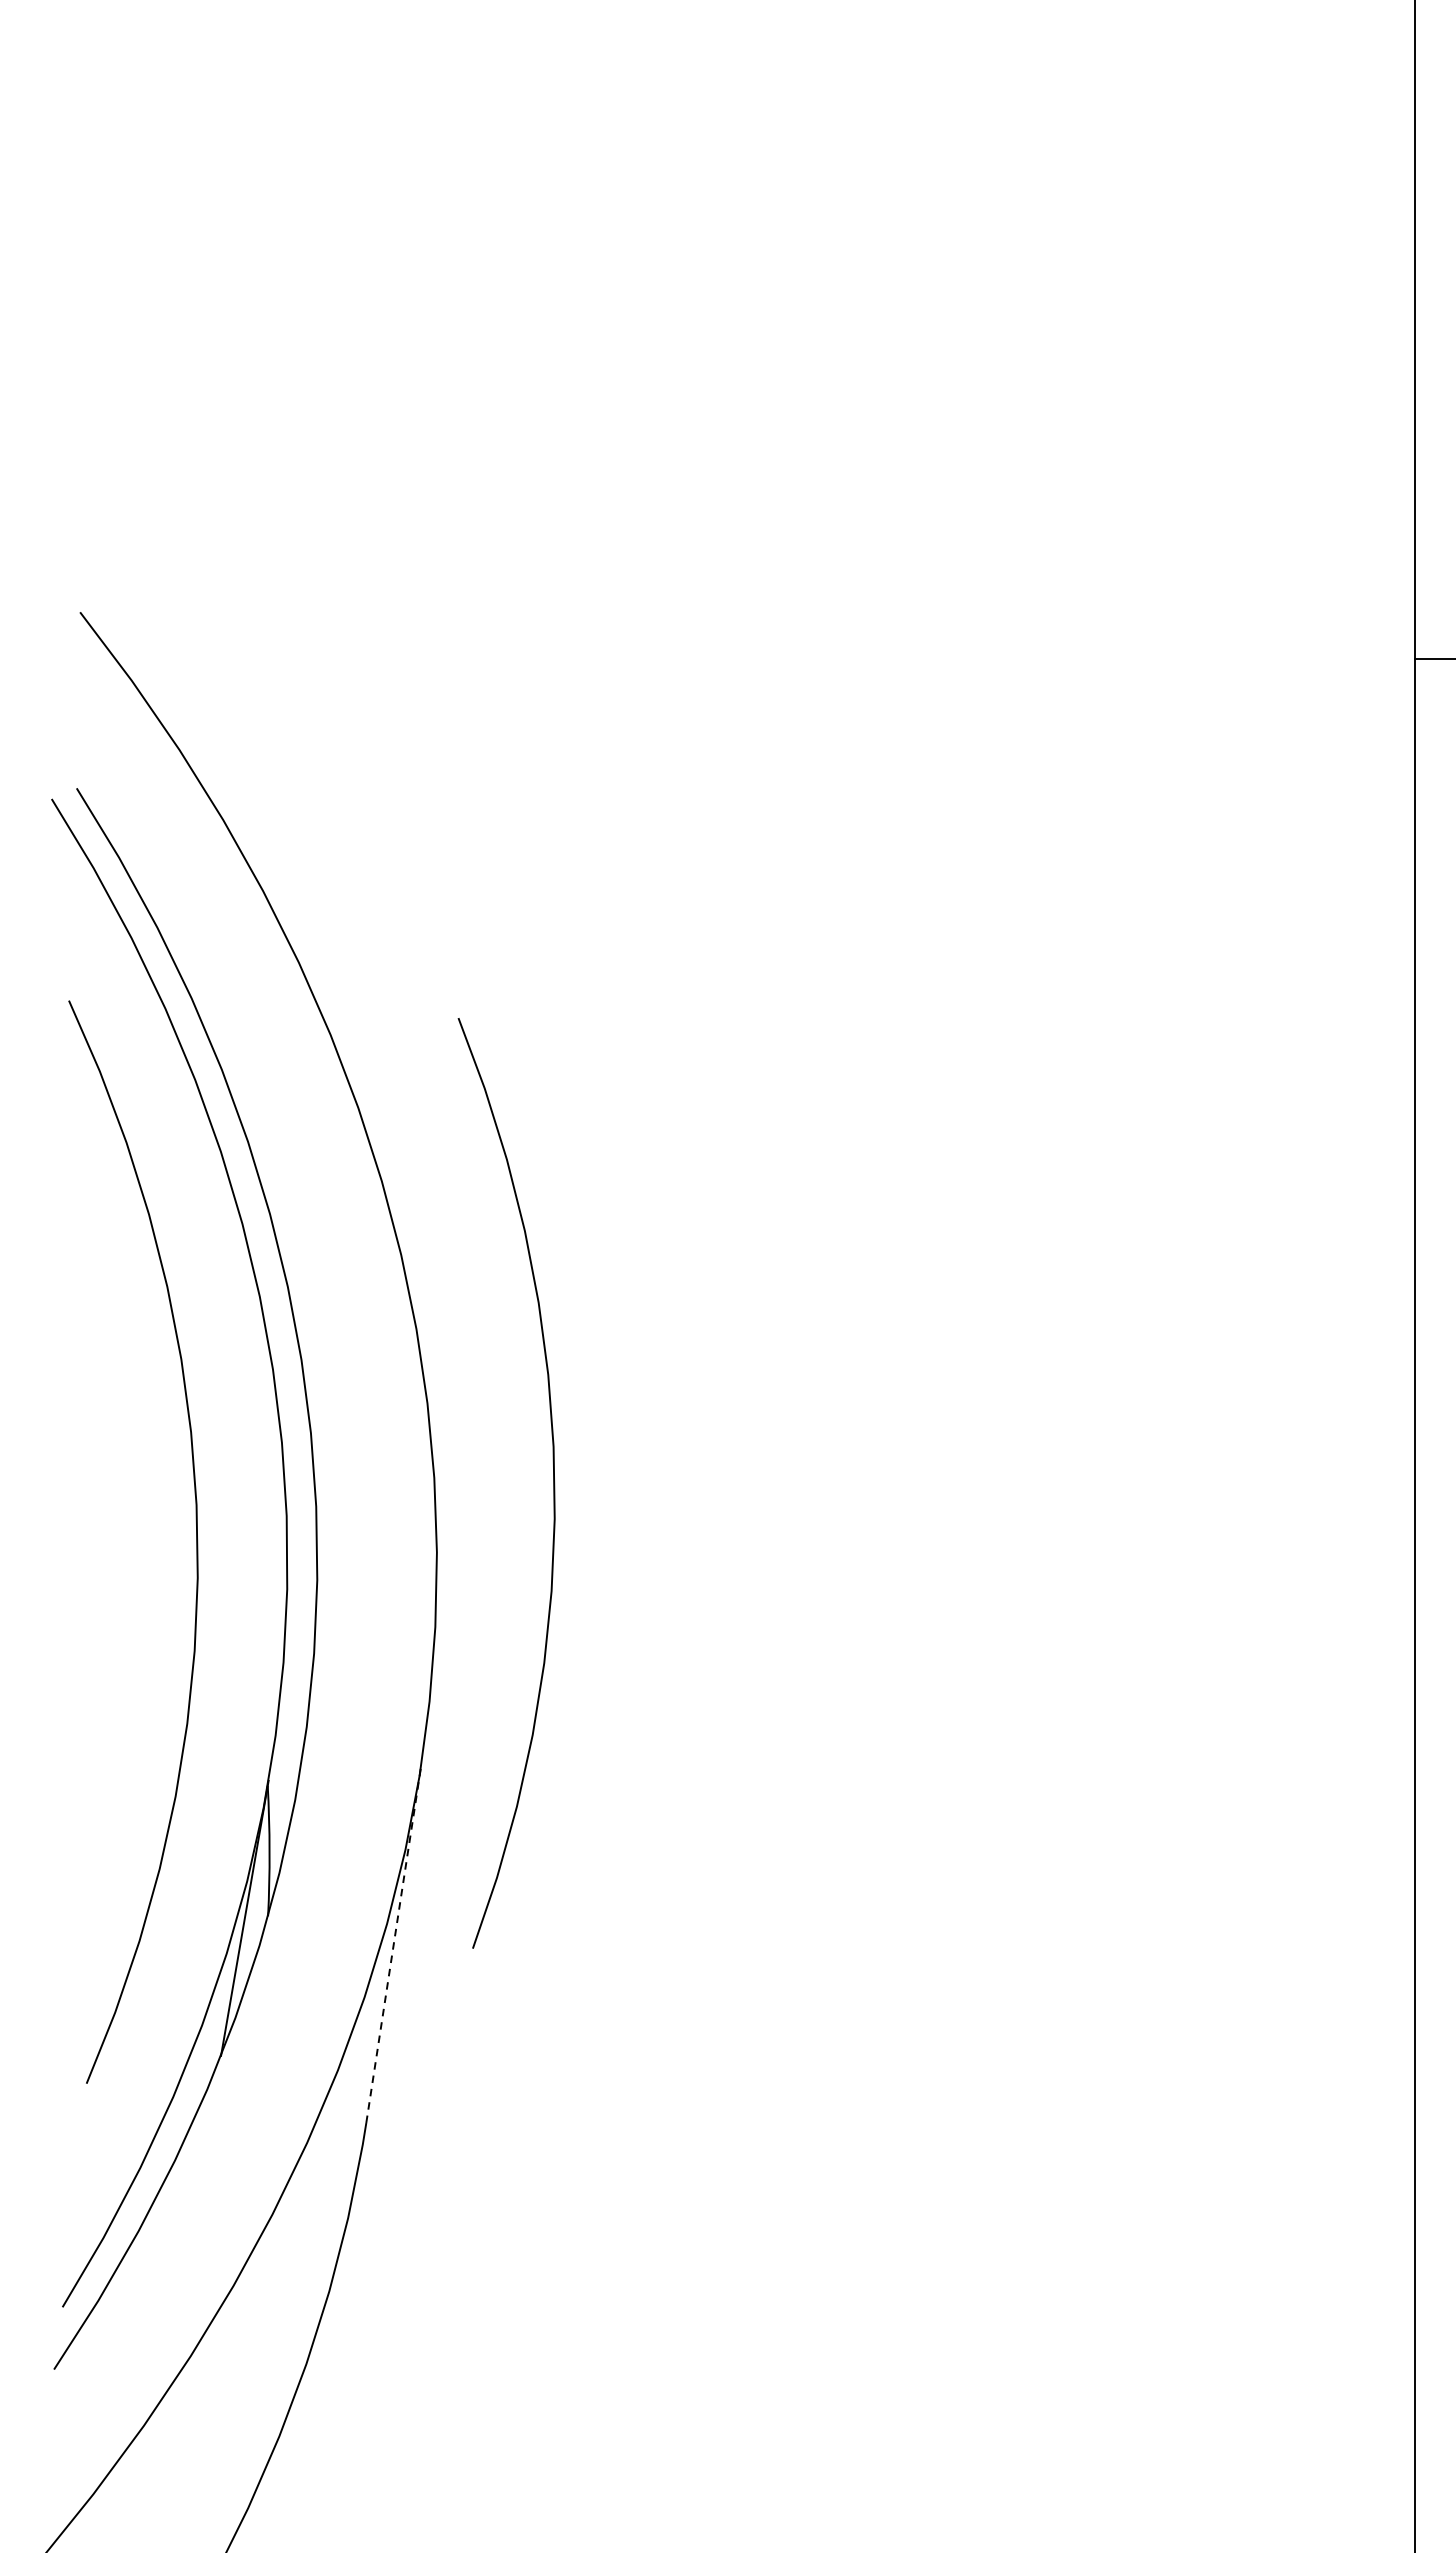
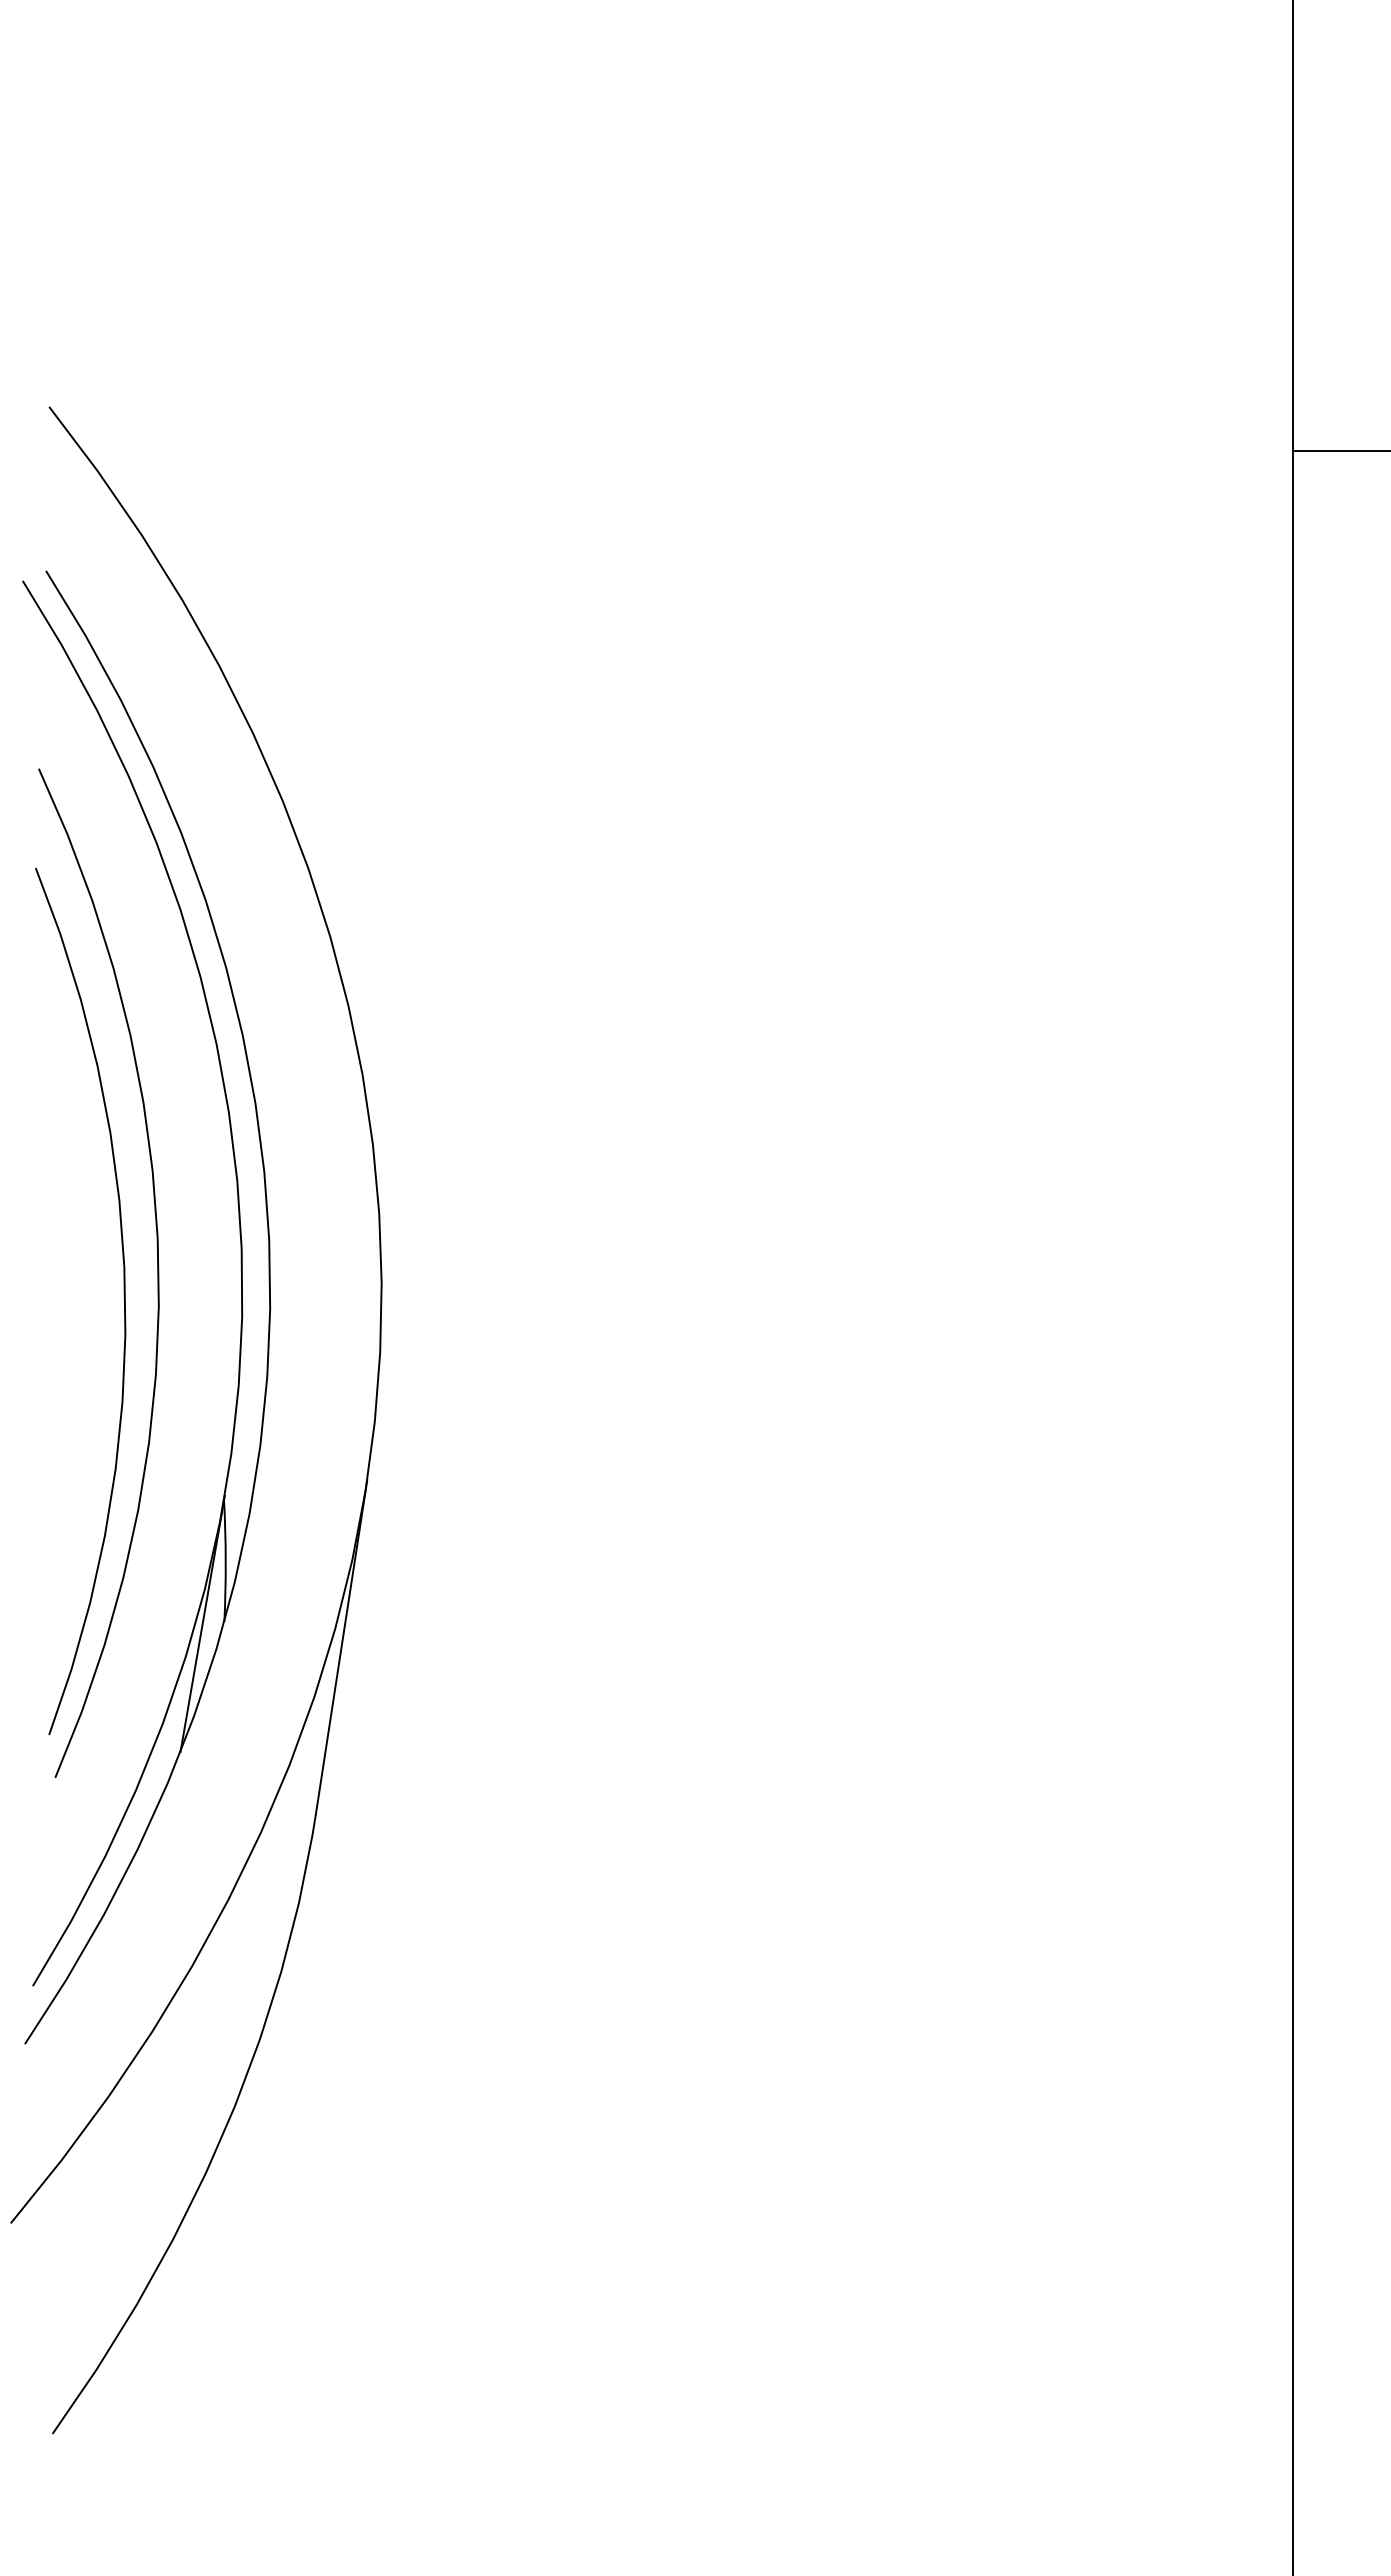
curve: (552, 1479) -> (123, 1297), moved
line: (393, 1942) -> (341, 1646), dashed -> solid

